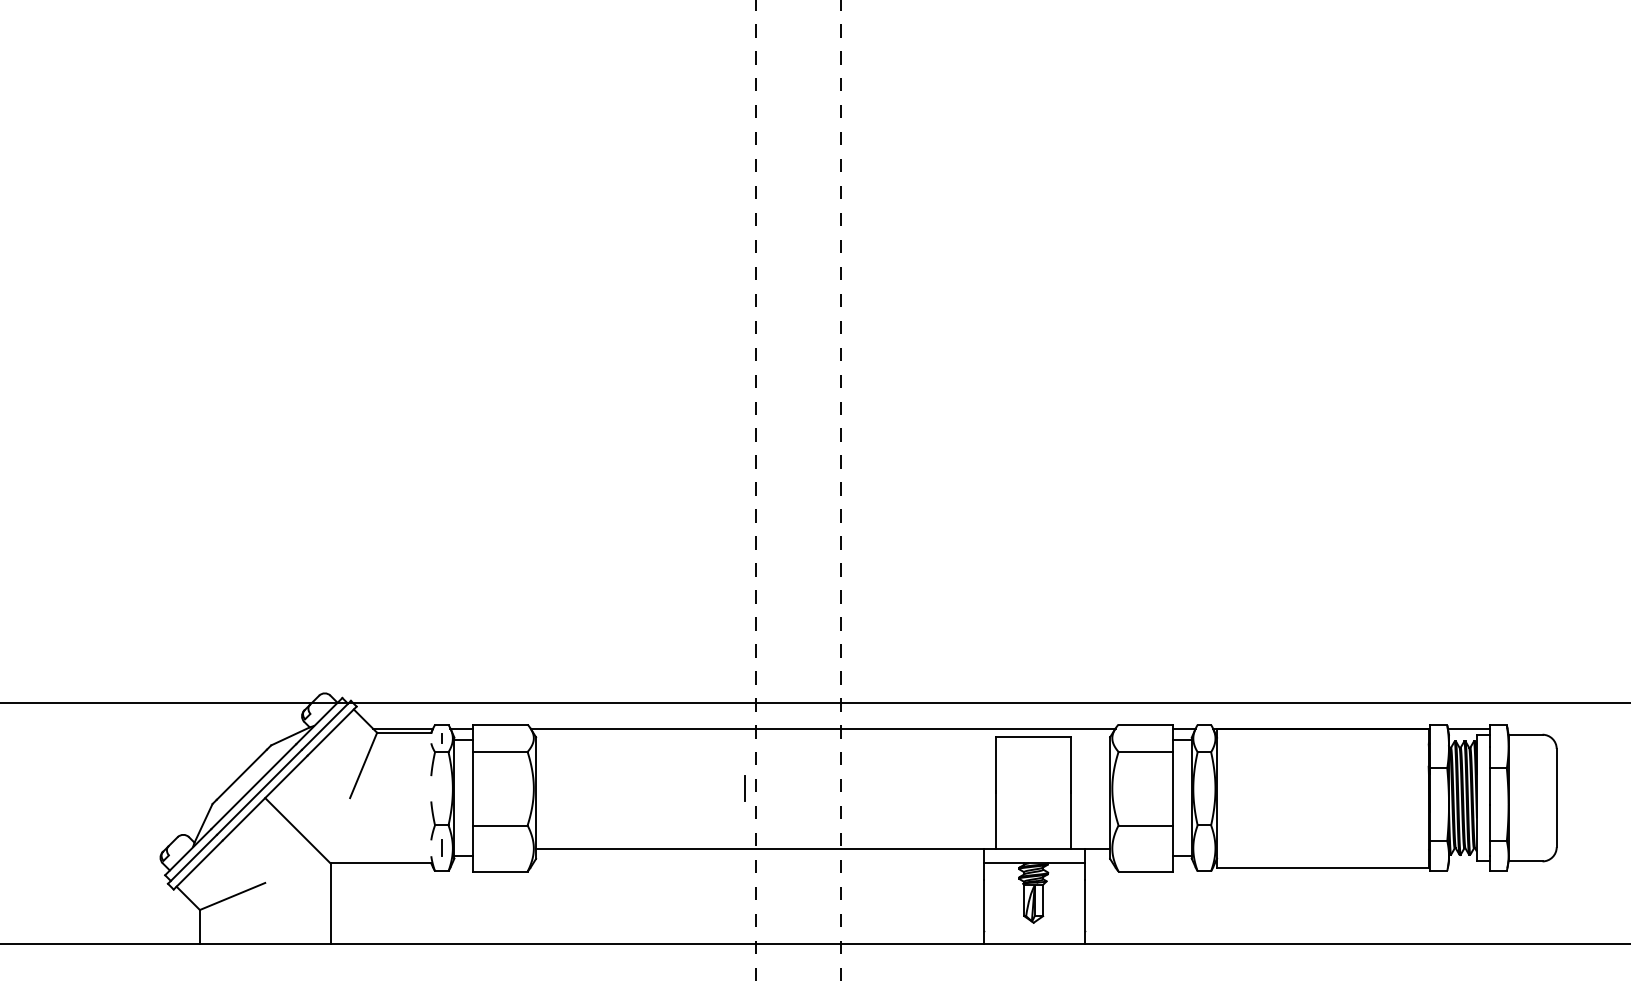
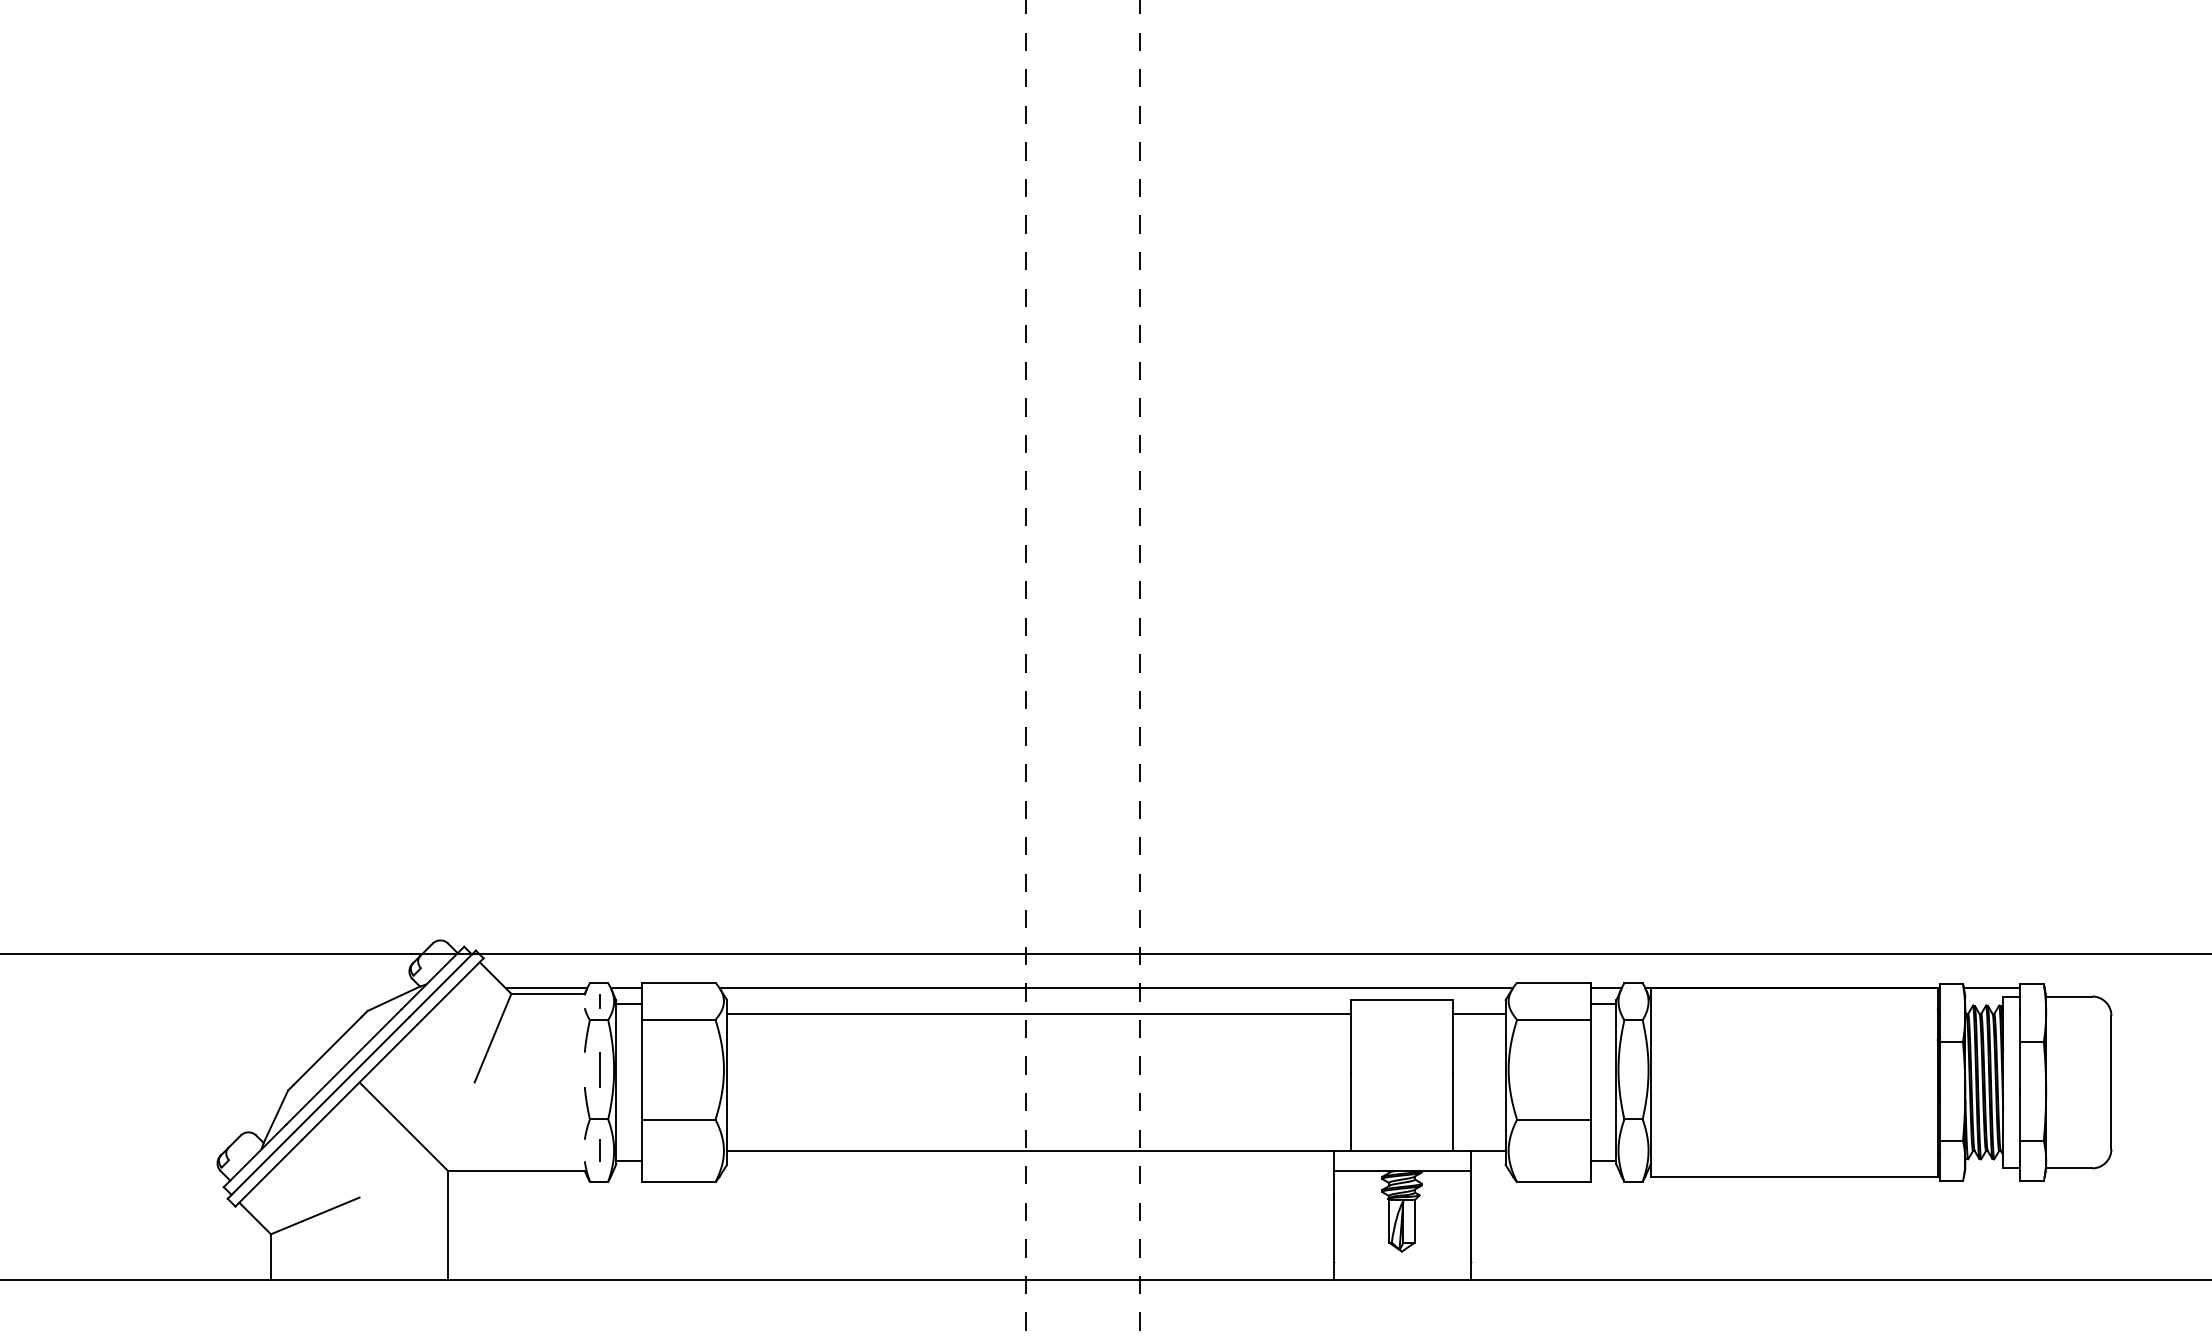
line: (765, 747) -> (1038, 1013), added
line: (1090, 747) -> (1479, 1013), added
line: (745, 788) -> (599, 1069), moved

